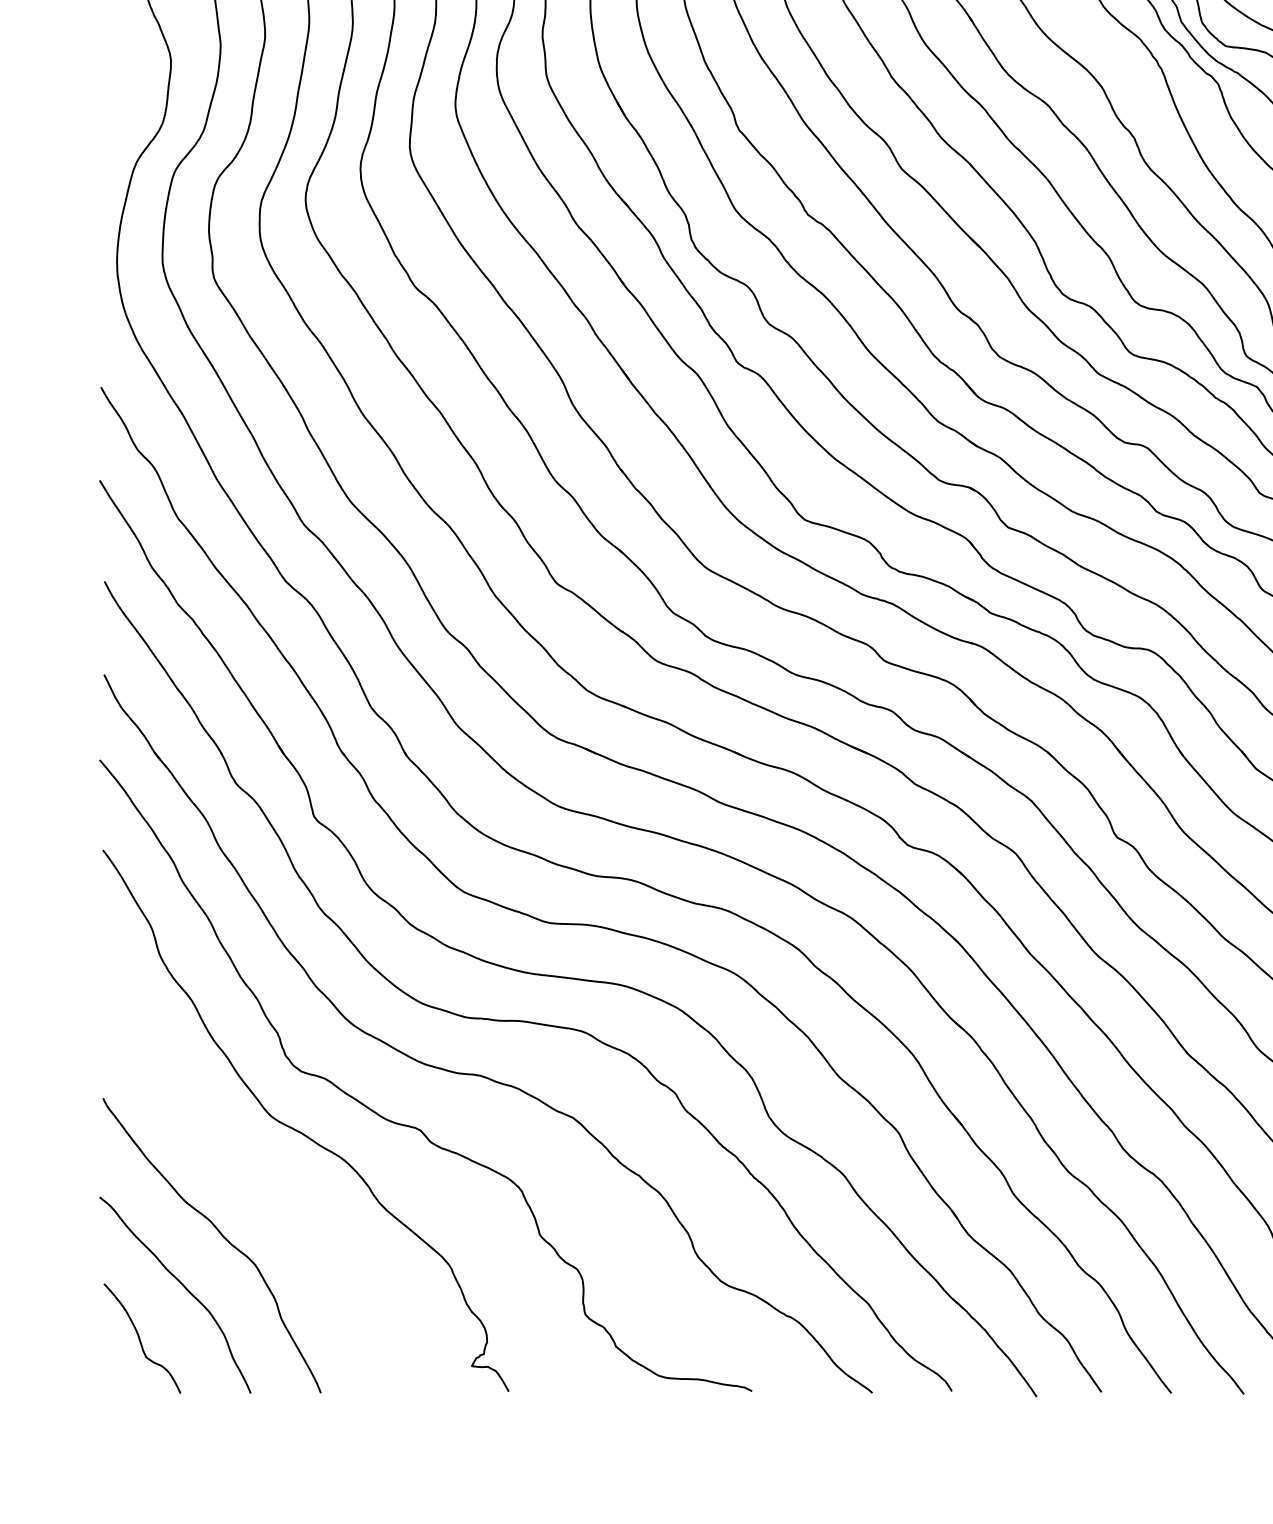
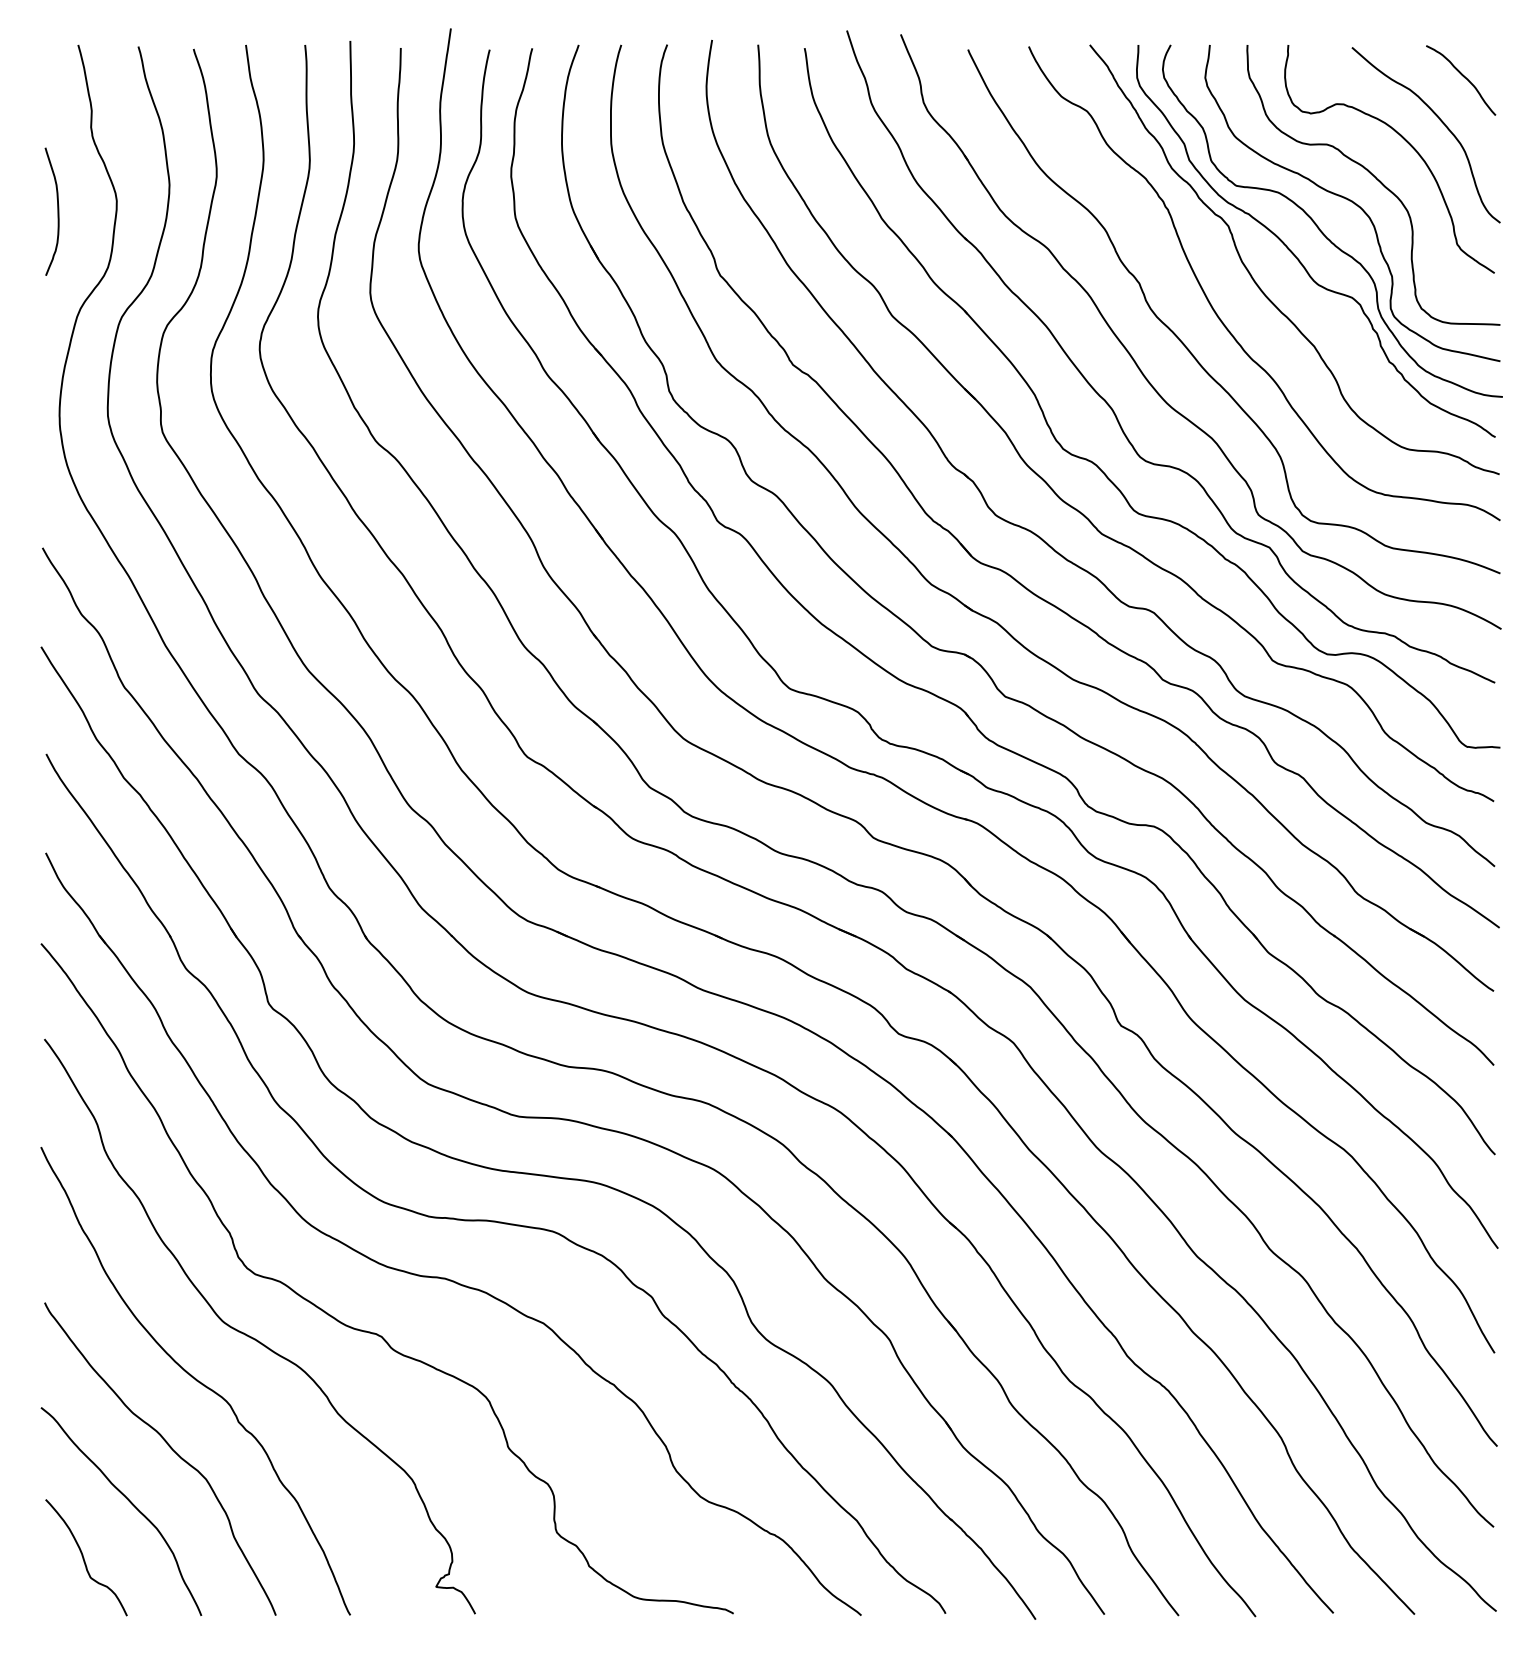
curve: (115, 70) -> (57, 211), added
curve: (245, 1171) -> (195, 1380), added

